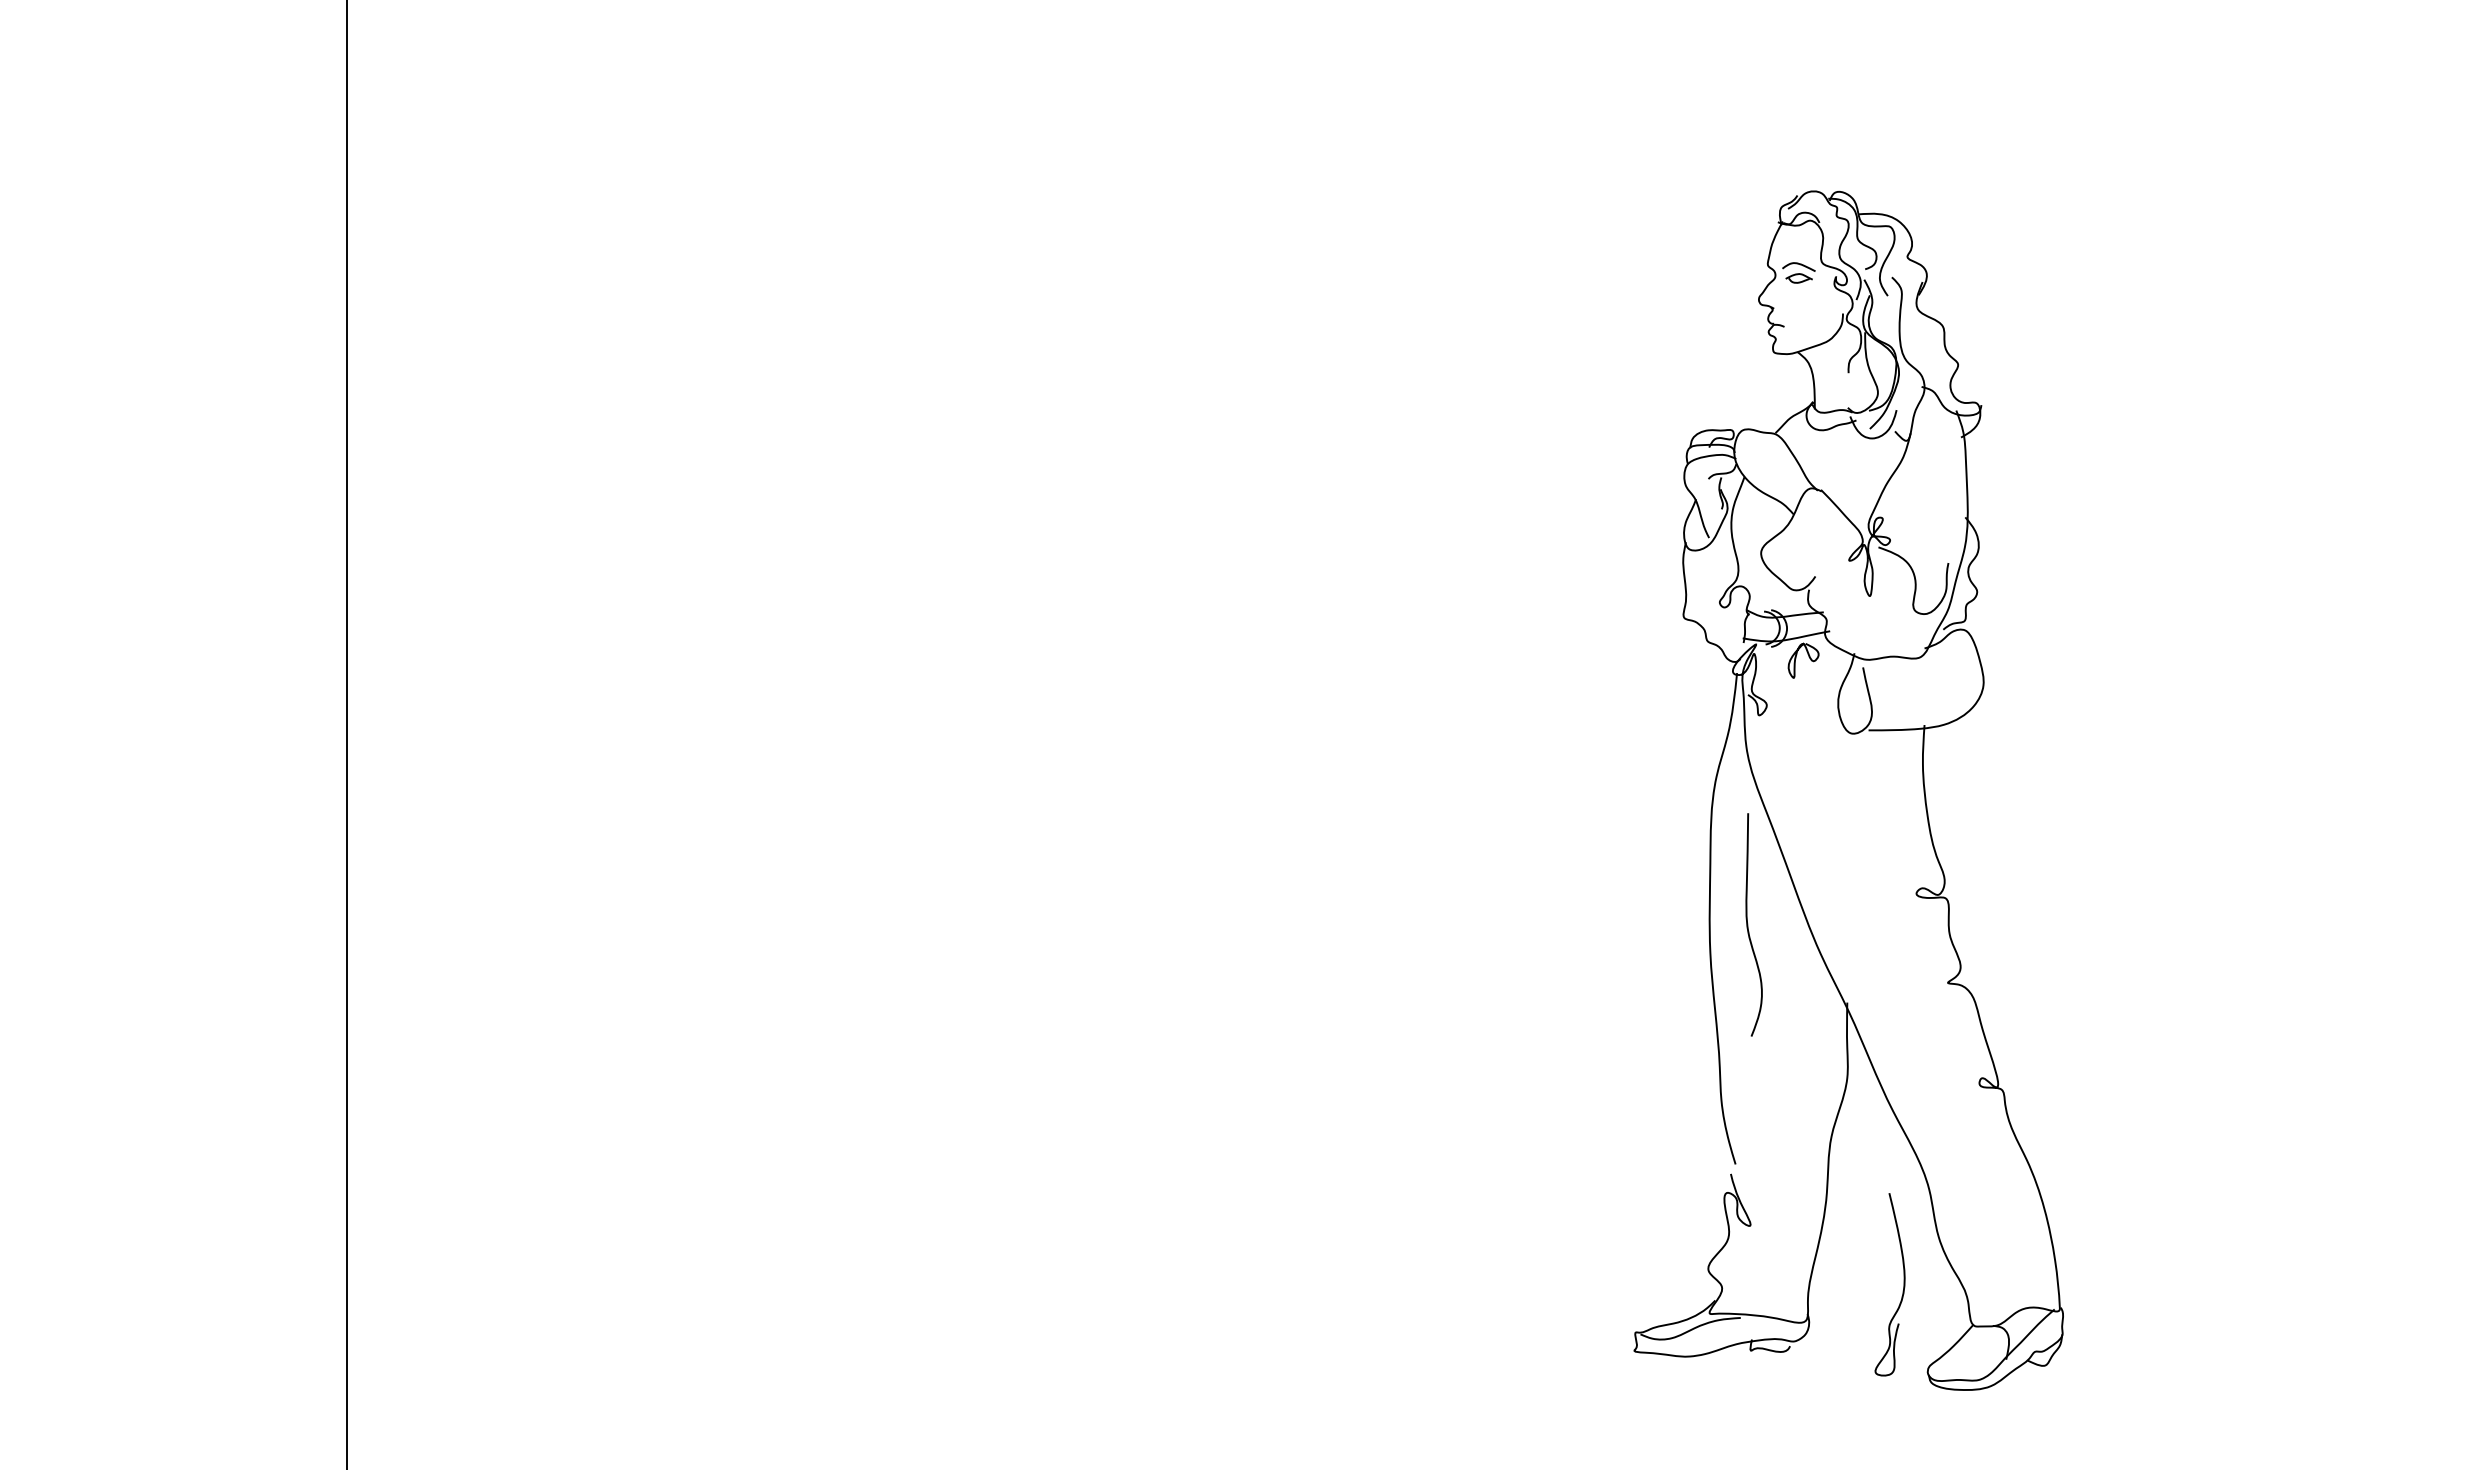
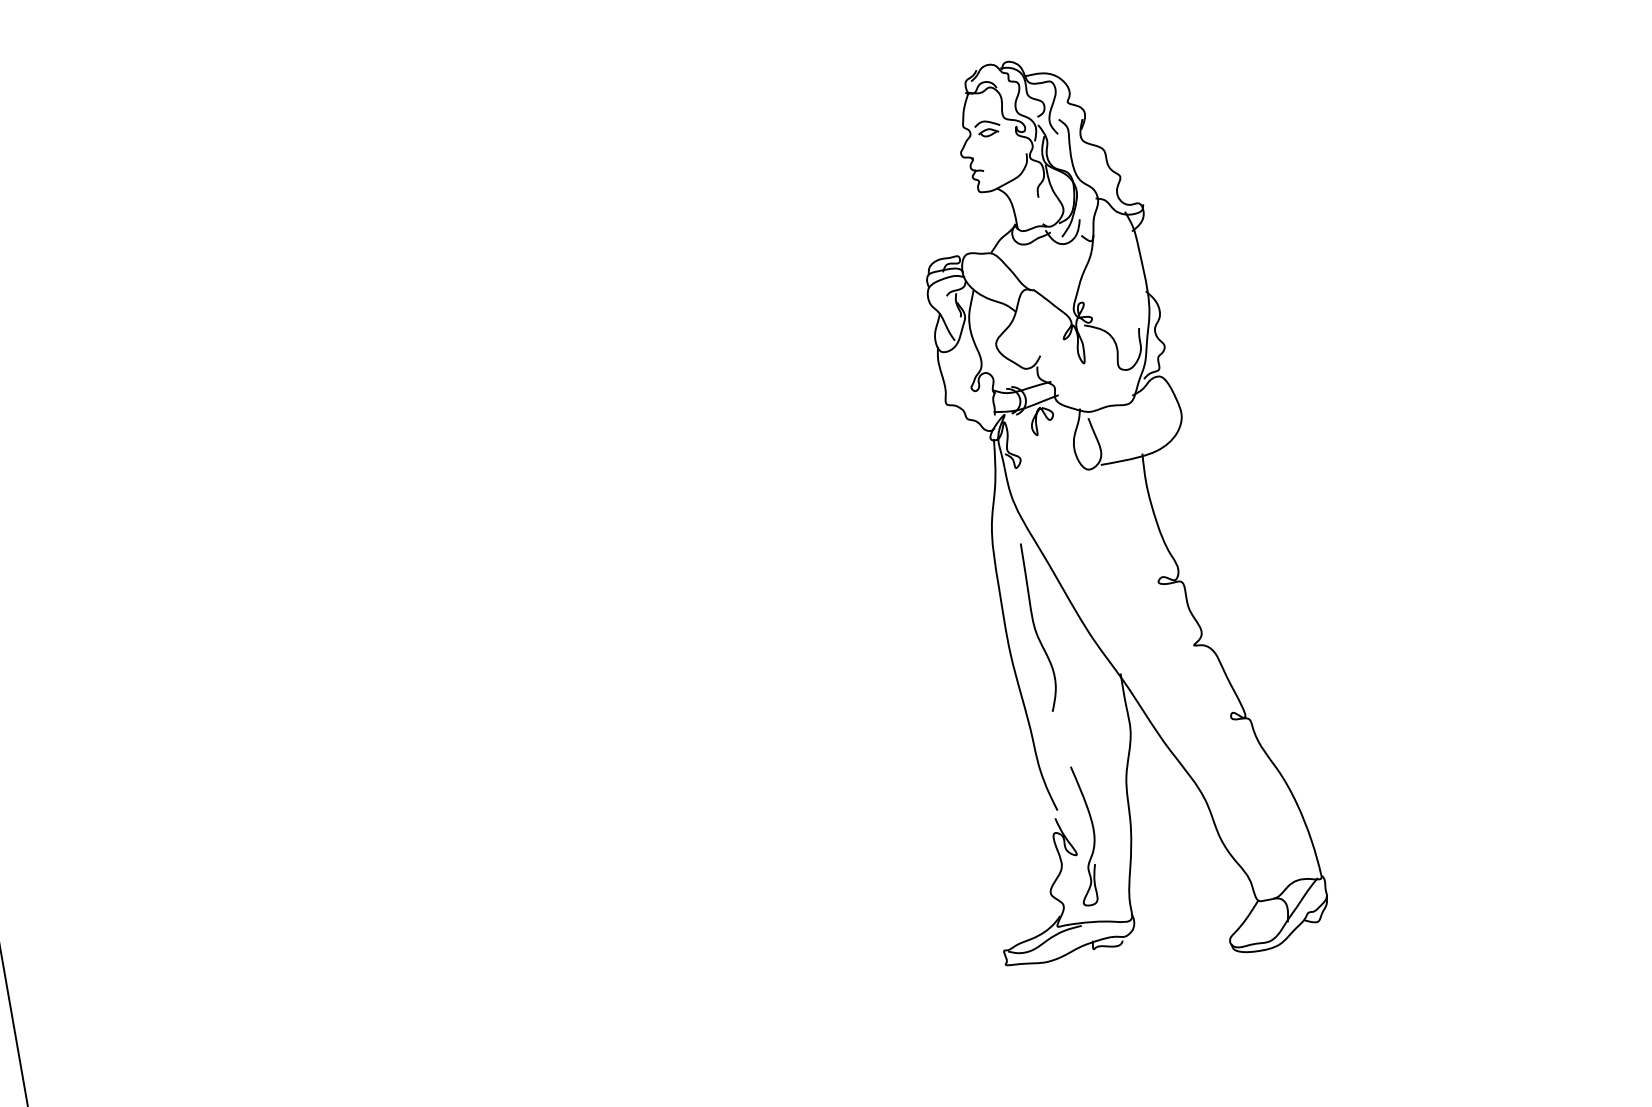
curve: (1903, 1284) -> (1093, 833), moved

